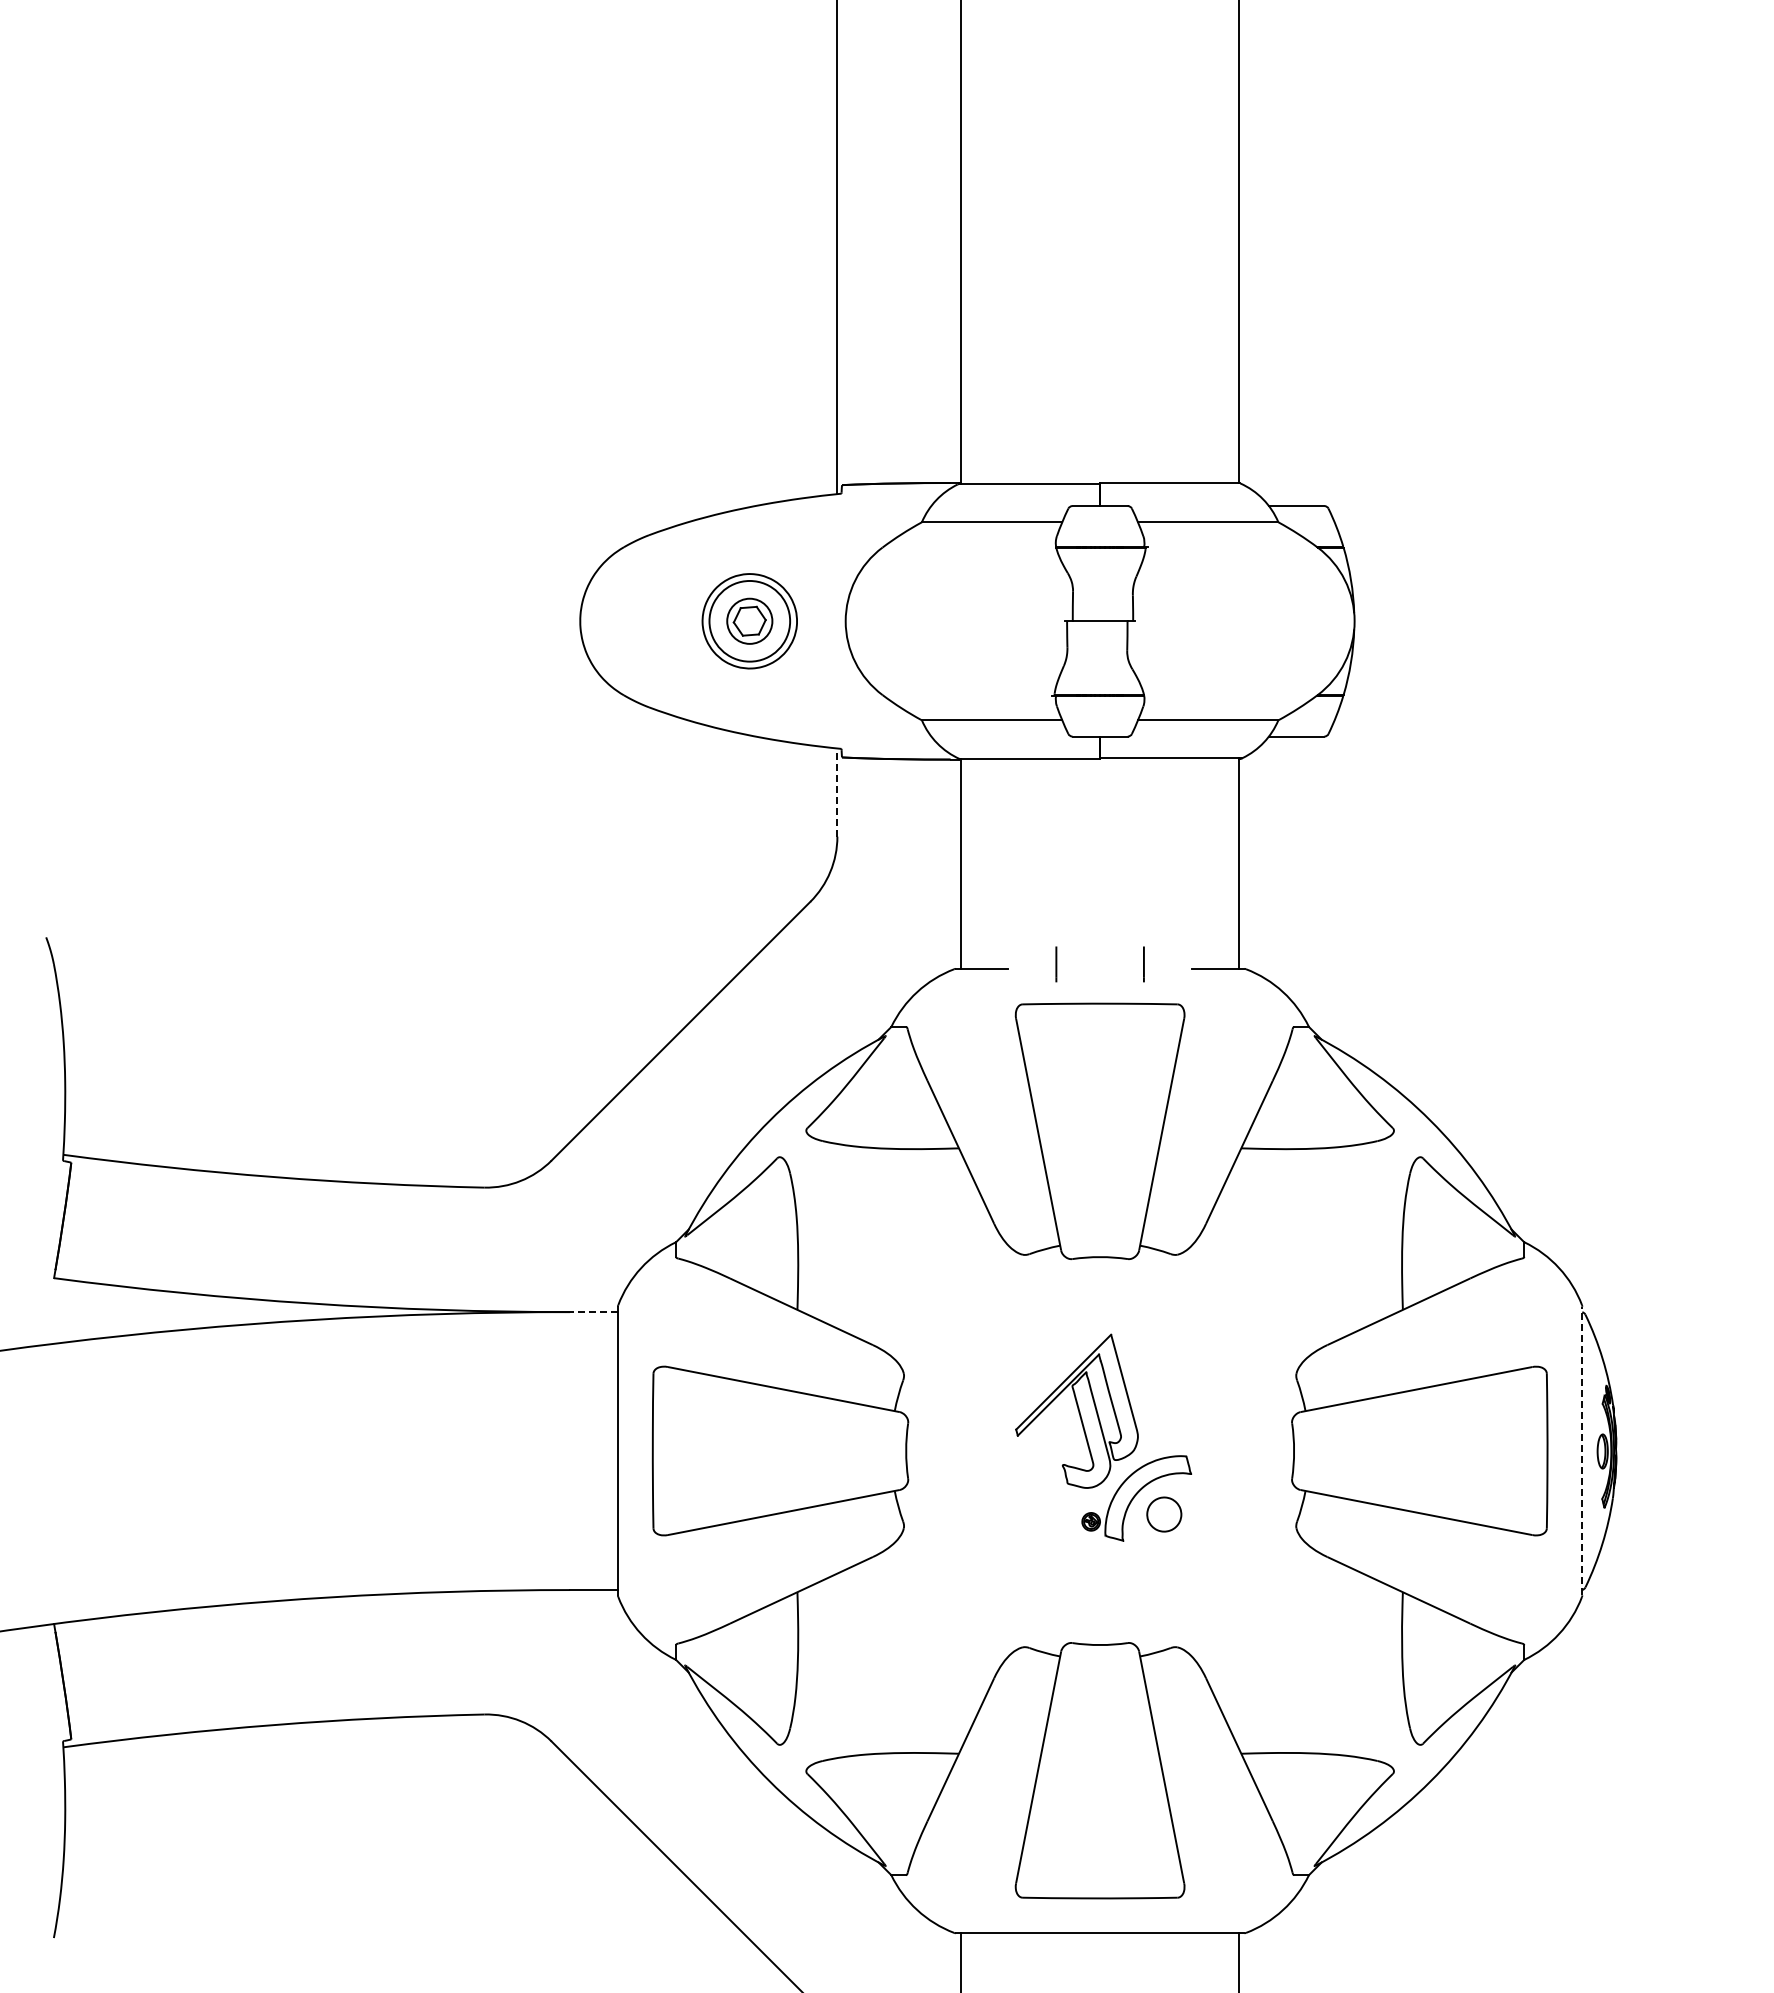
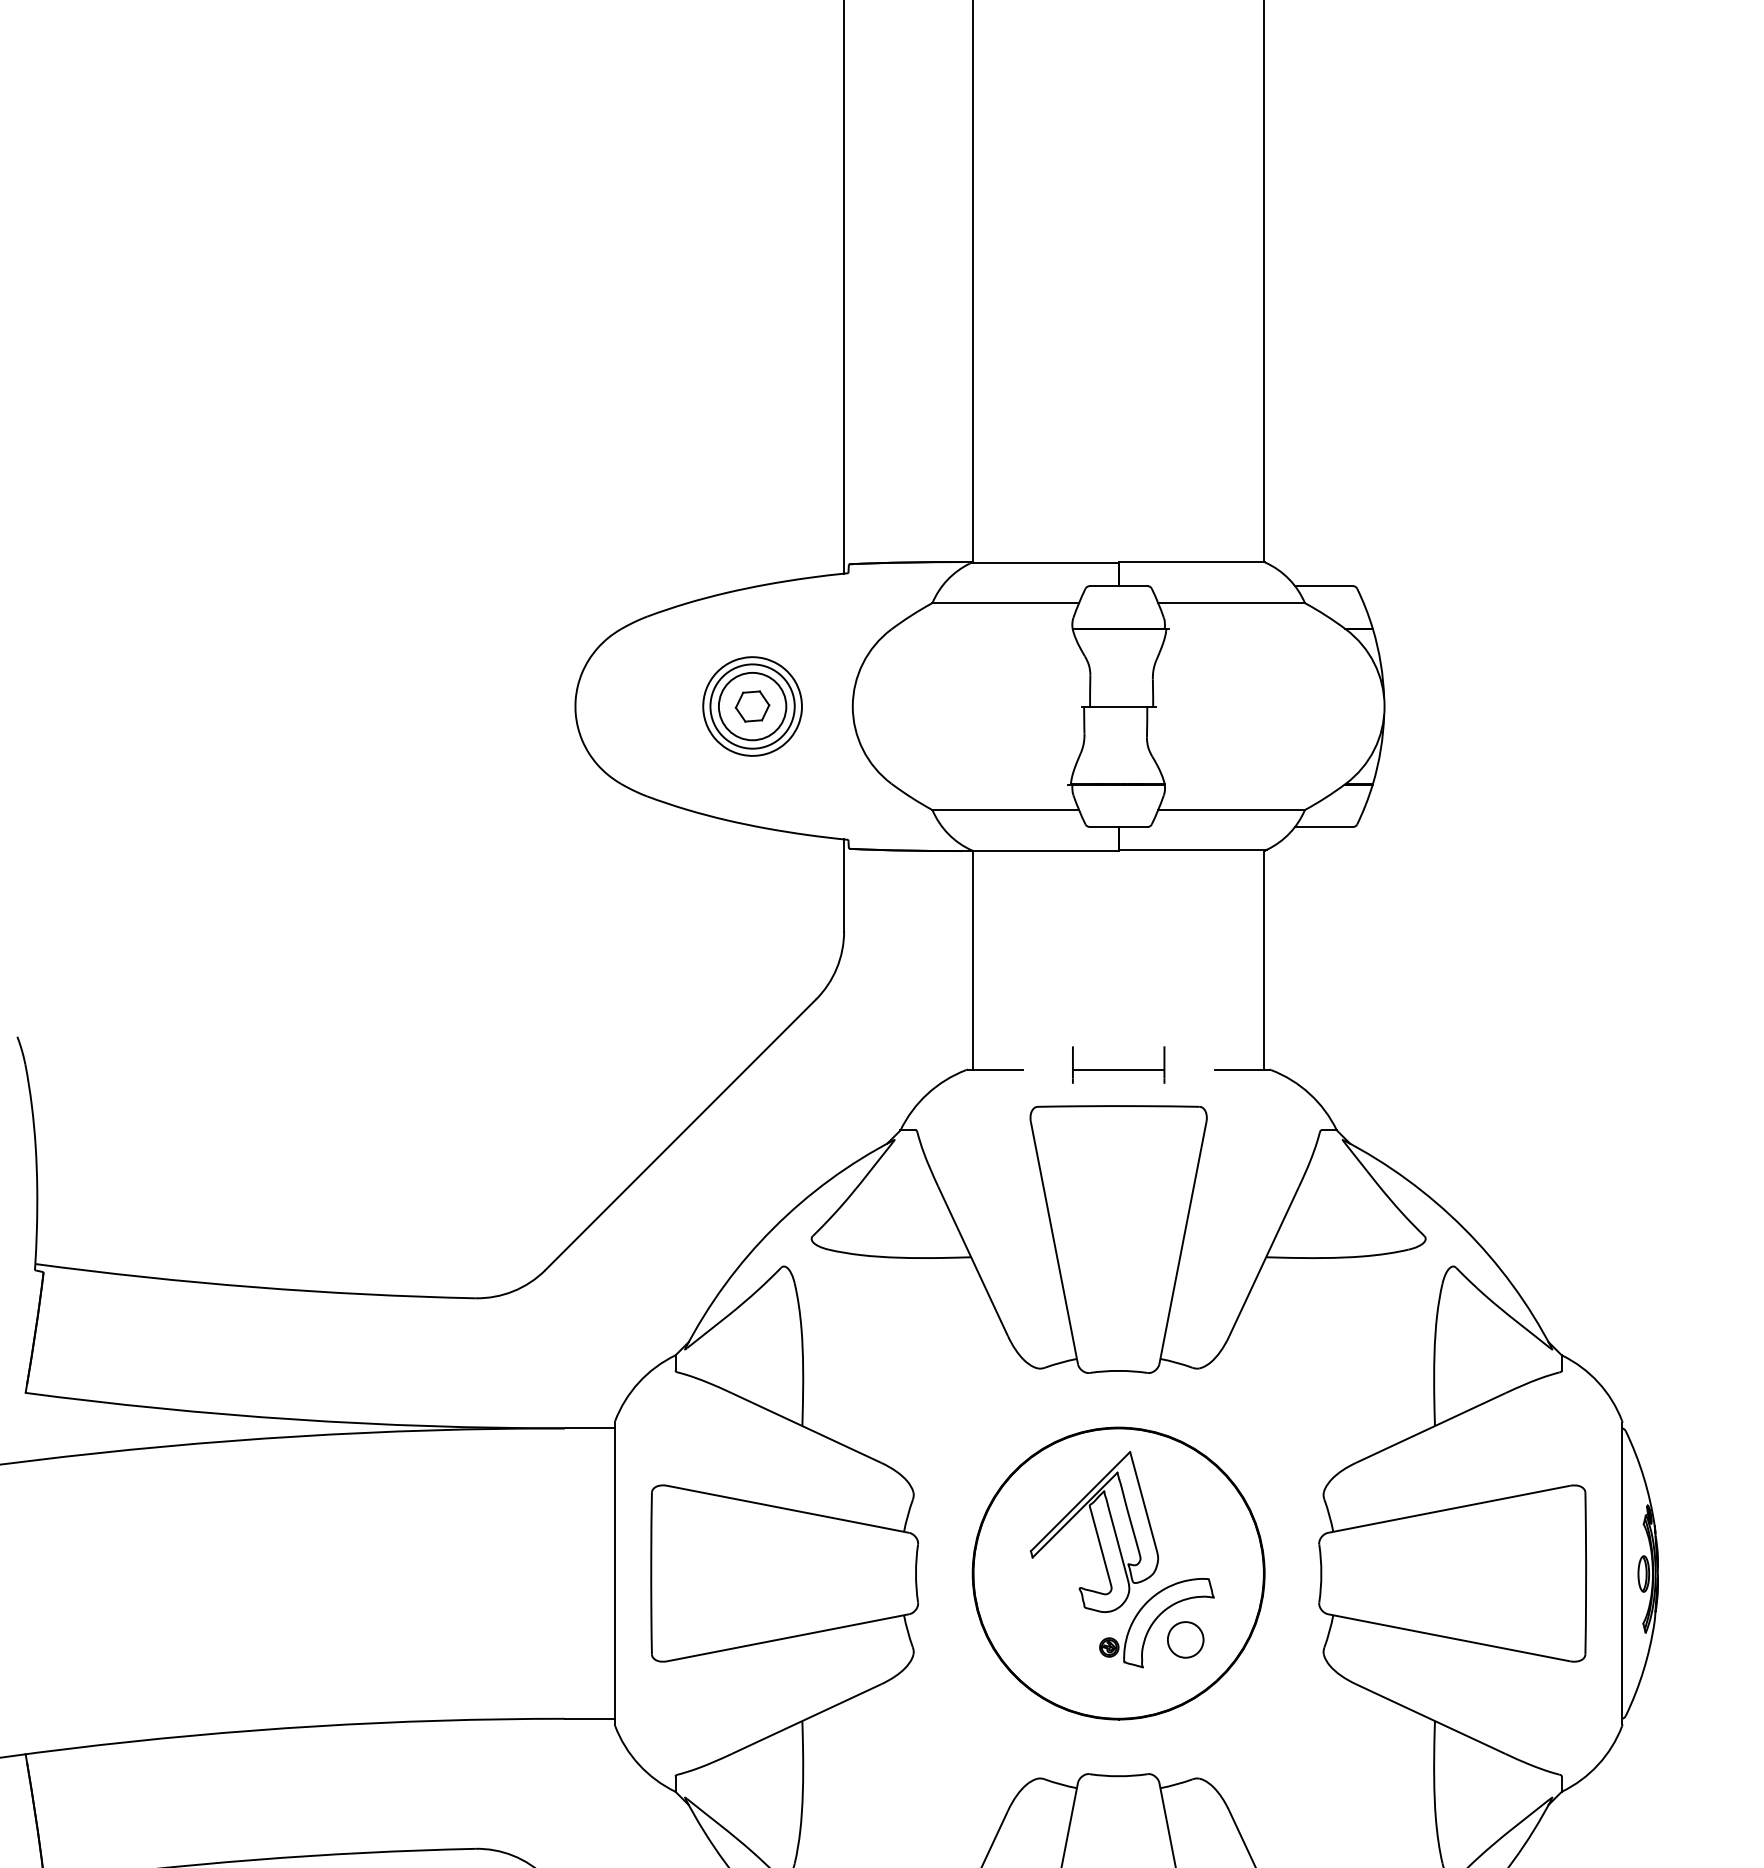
circle: (749, 621) -> (752, 706), size x1.43
line: (837, 792) -> (844, 885), dashed -> solid
line: (1099, 968) -> (1117, 1069), added
line: (594, 1312) -> (590, 1428), dashed -> solid
circle: (1099, 1450) -> (1117, 1572), added
line: (1582, 1450) -> (1622, 1572), dashed -> solid

